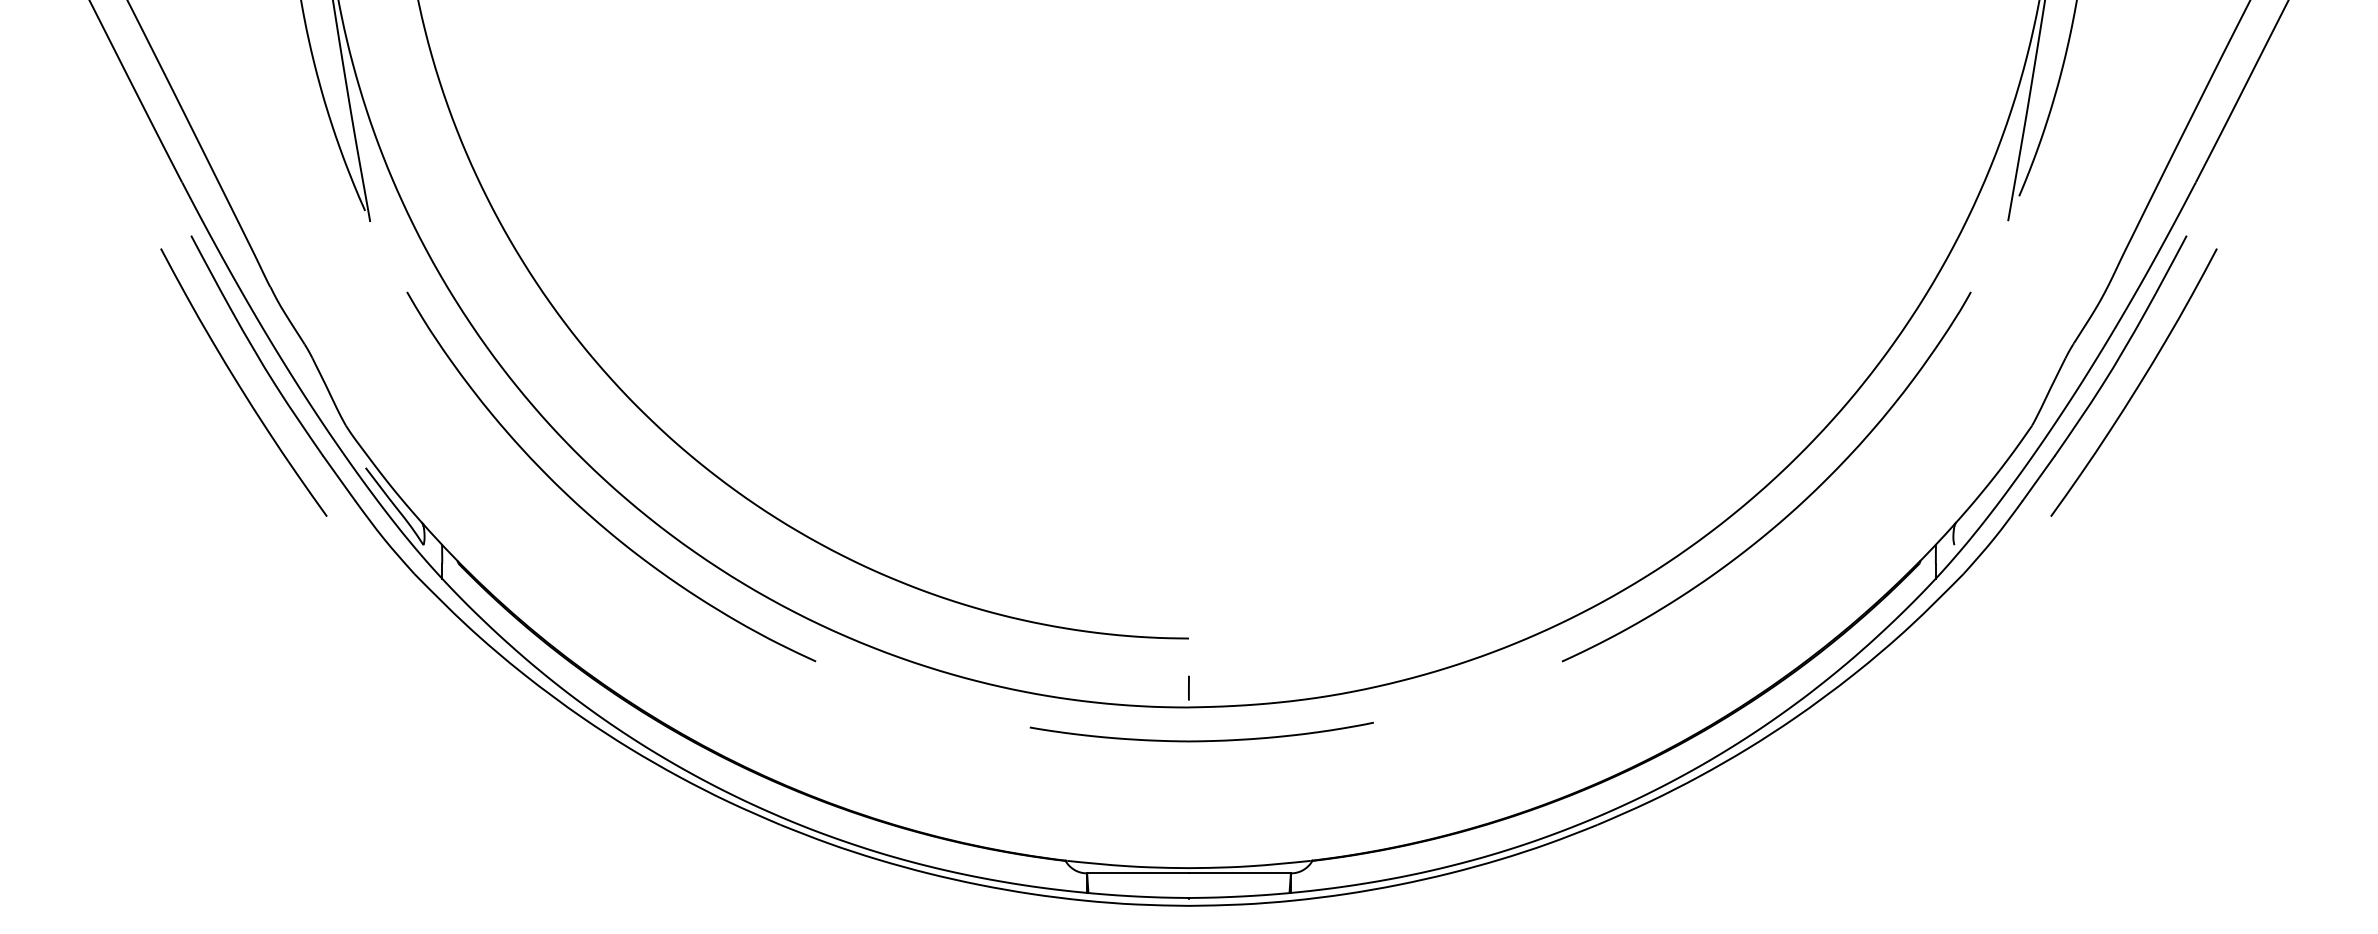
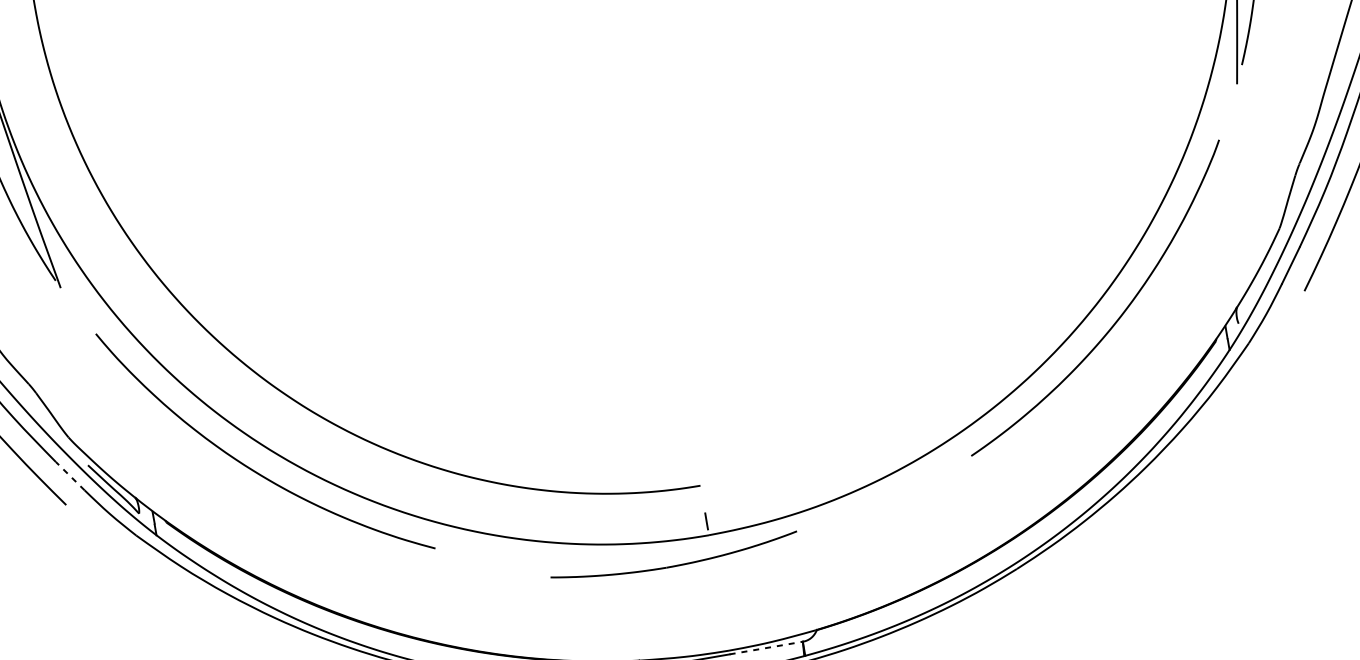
line: (339, 478) -> (70, 476), solid -> dashed
part: (1201, 740) -> (675, 565), moved
line: (1239, 873) -> (765, 648), solid -> dashed

